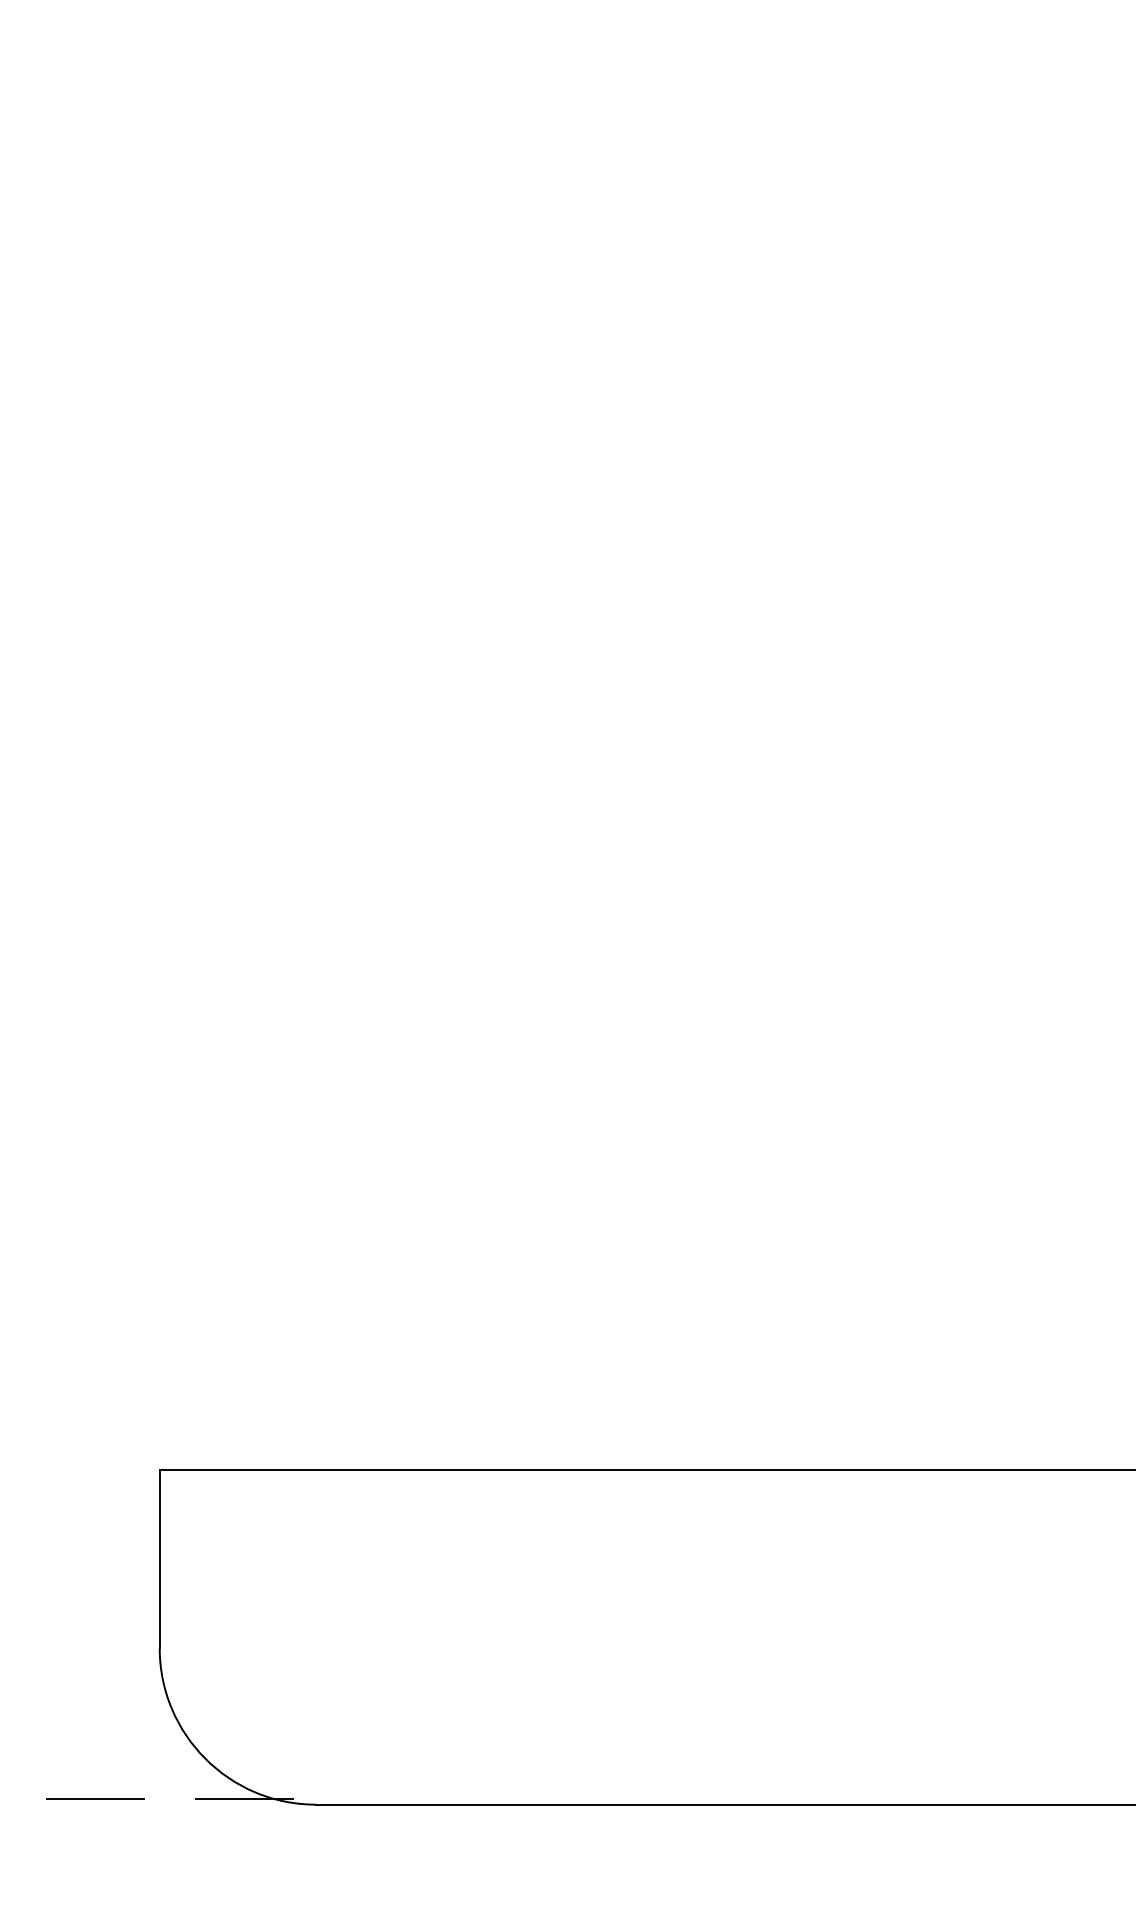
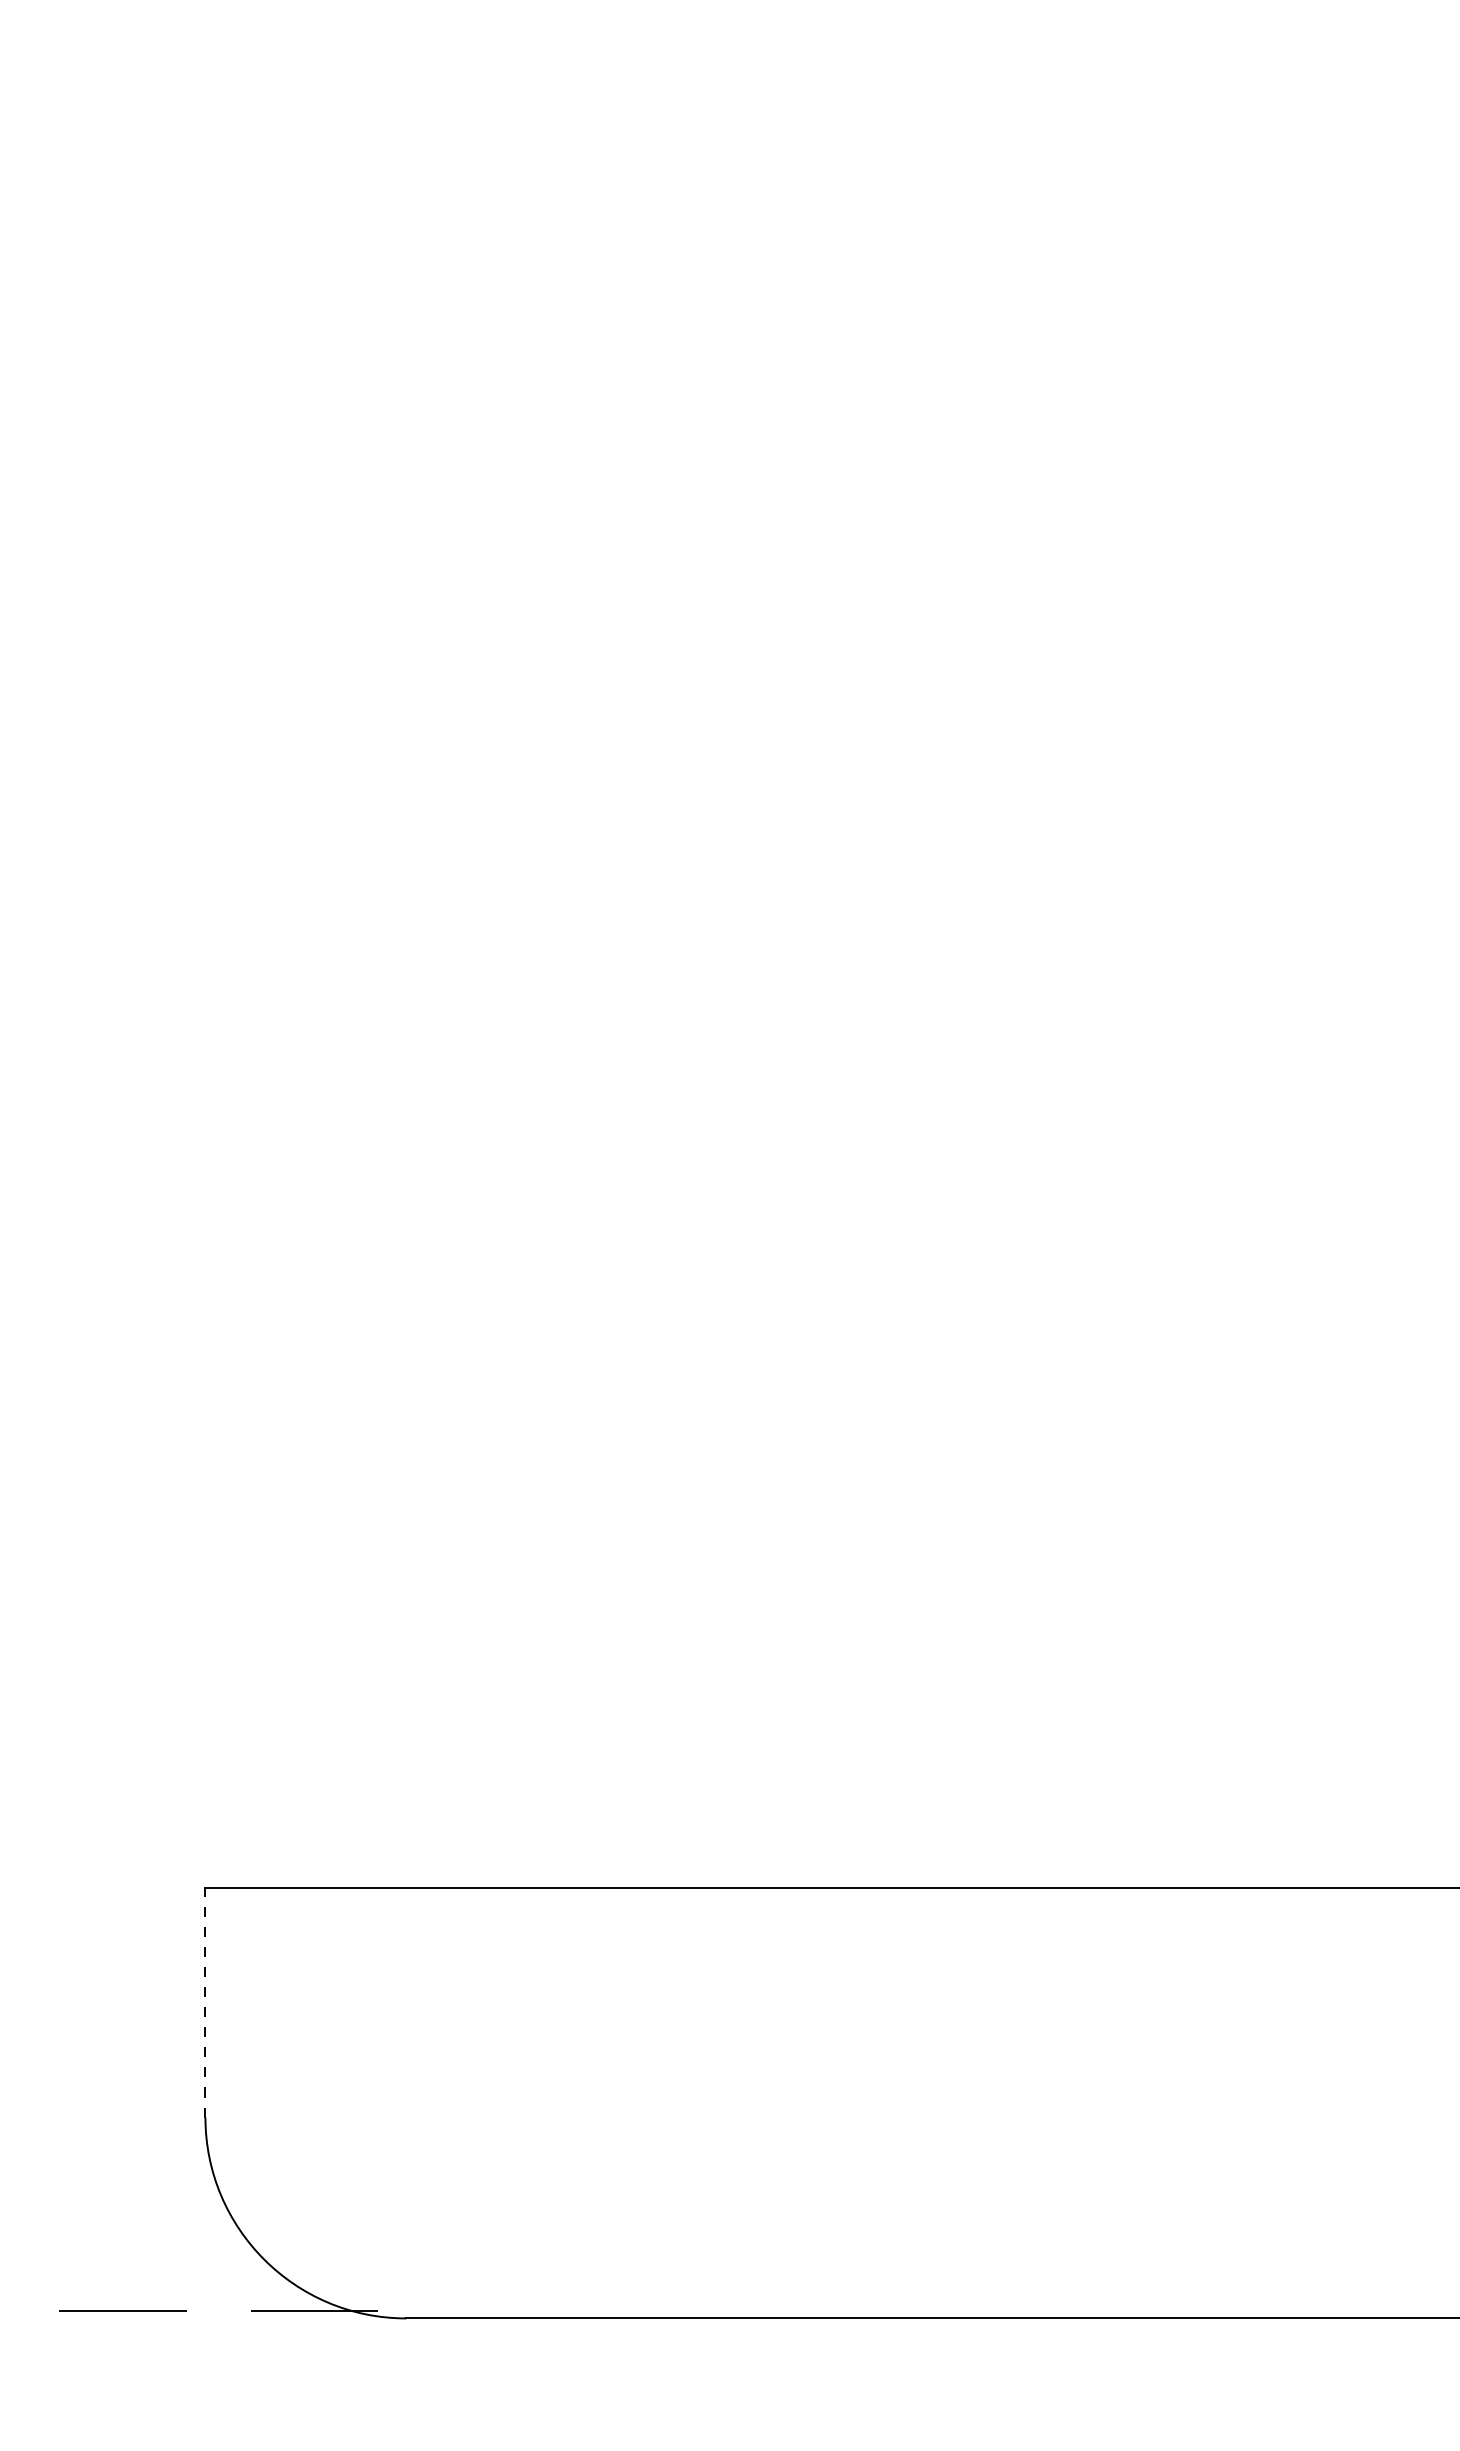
line: (159, 1558) -> (205, 2002), solid -> dashed

